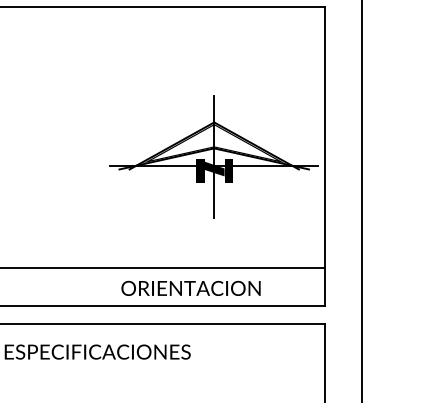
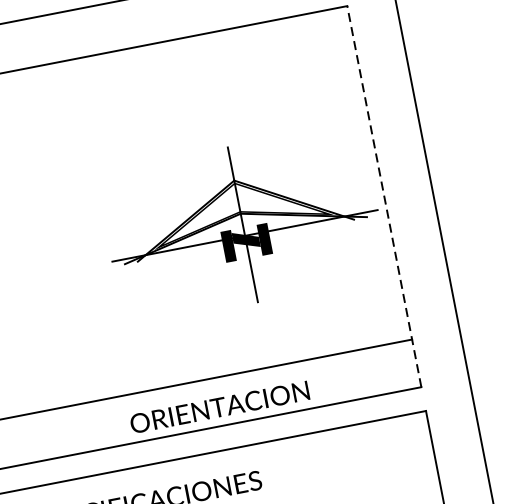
line: (325, 156) -> (384, 196), solid -> dashed
text: (190, 287) -> (218, 406), moved

